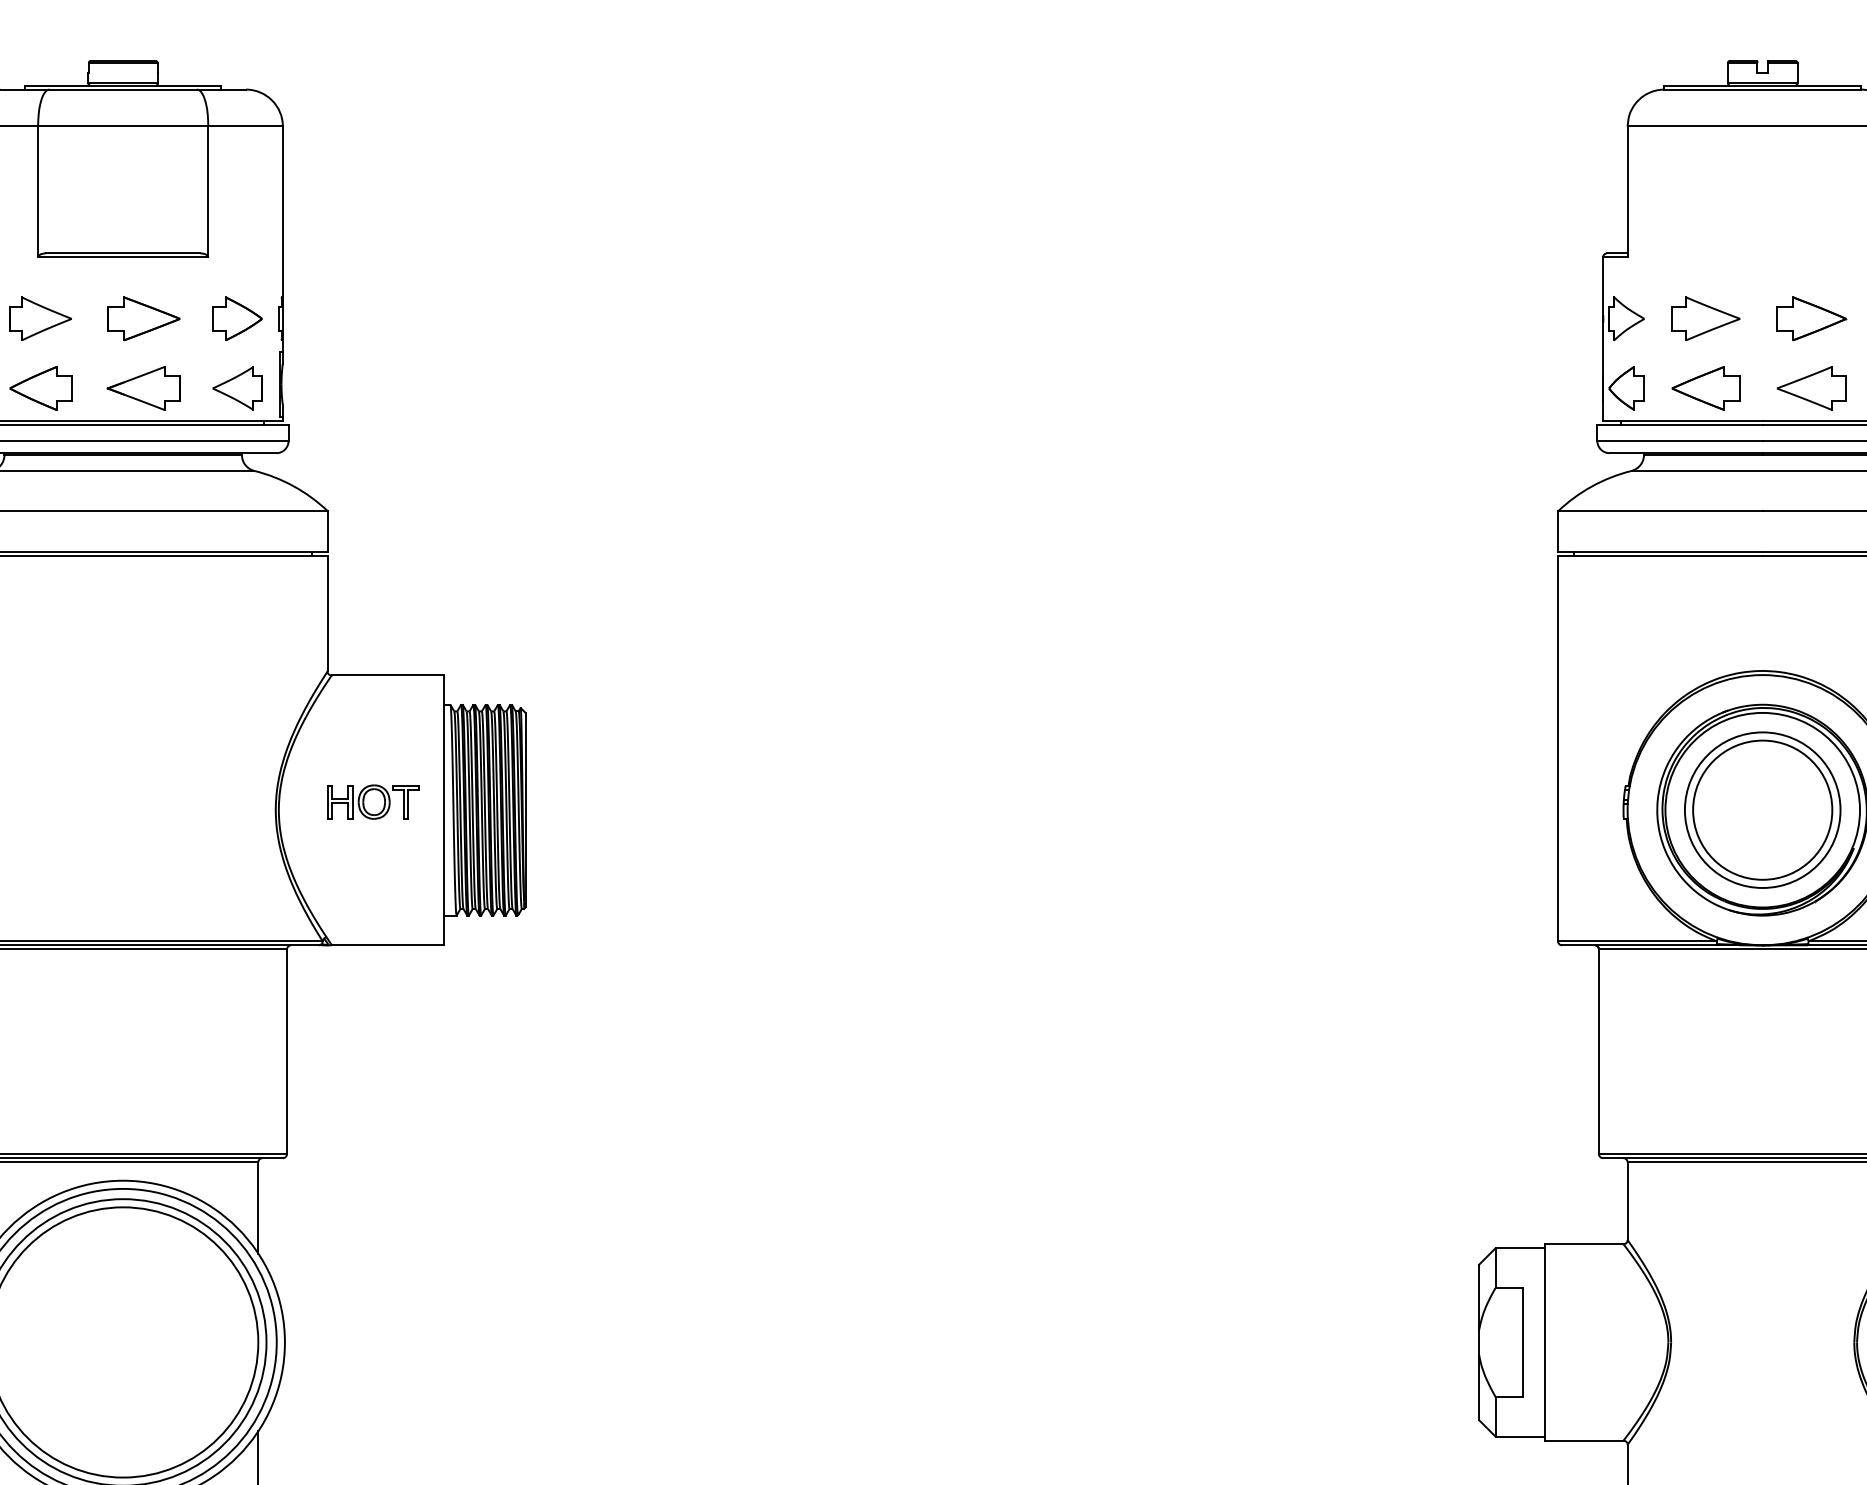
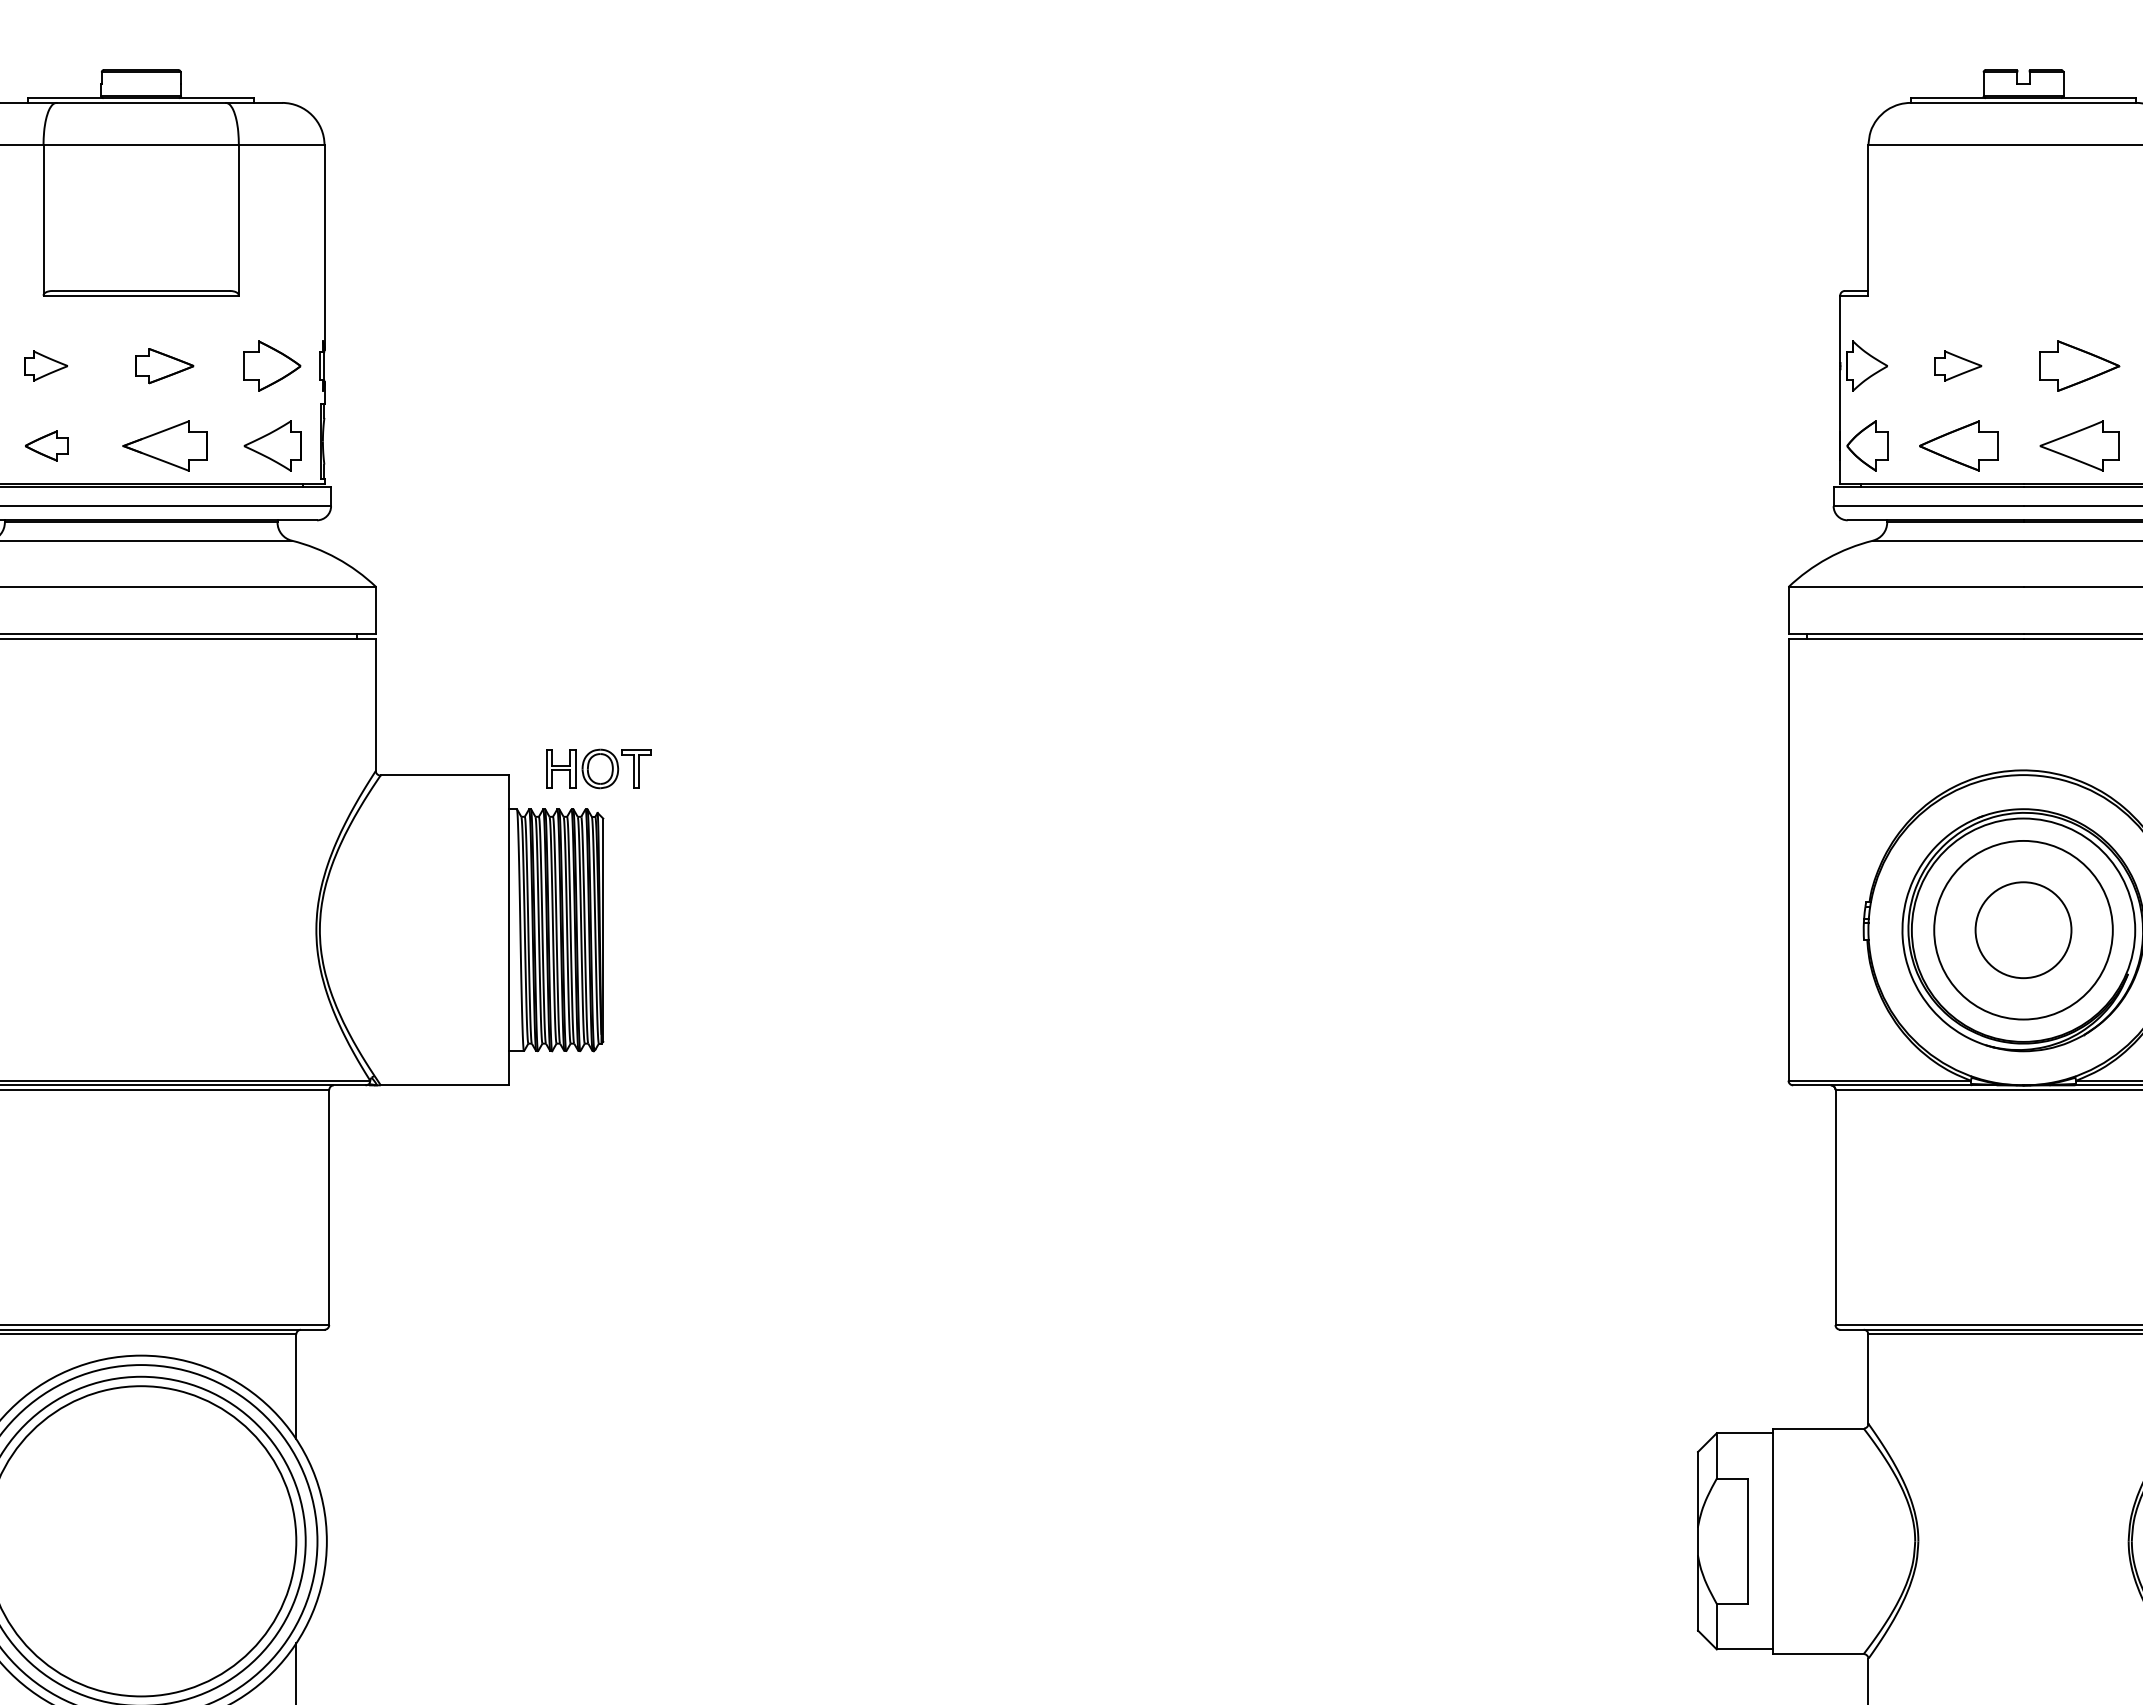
part: (40, 318) -> (46, 365), size x0.6
part: (143, 318) -> (164, 365), size x0.7
part: (1706, 318) -> (1958, 365), size x0.6
part: (40, 388) -> (46, 445), size x0.6
part: (372, 801) -> (598, 768), moved
circle: (1762, 810) -> (2023, 930), size x0.6

